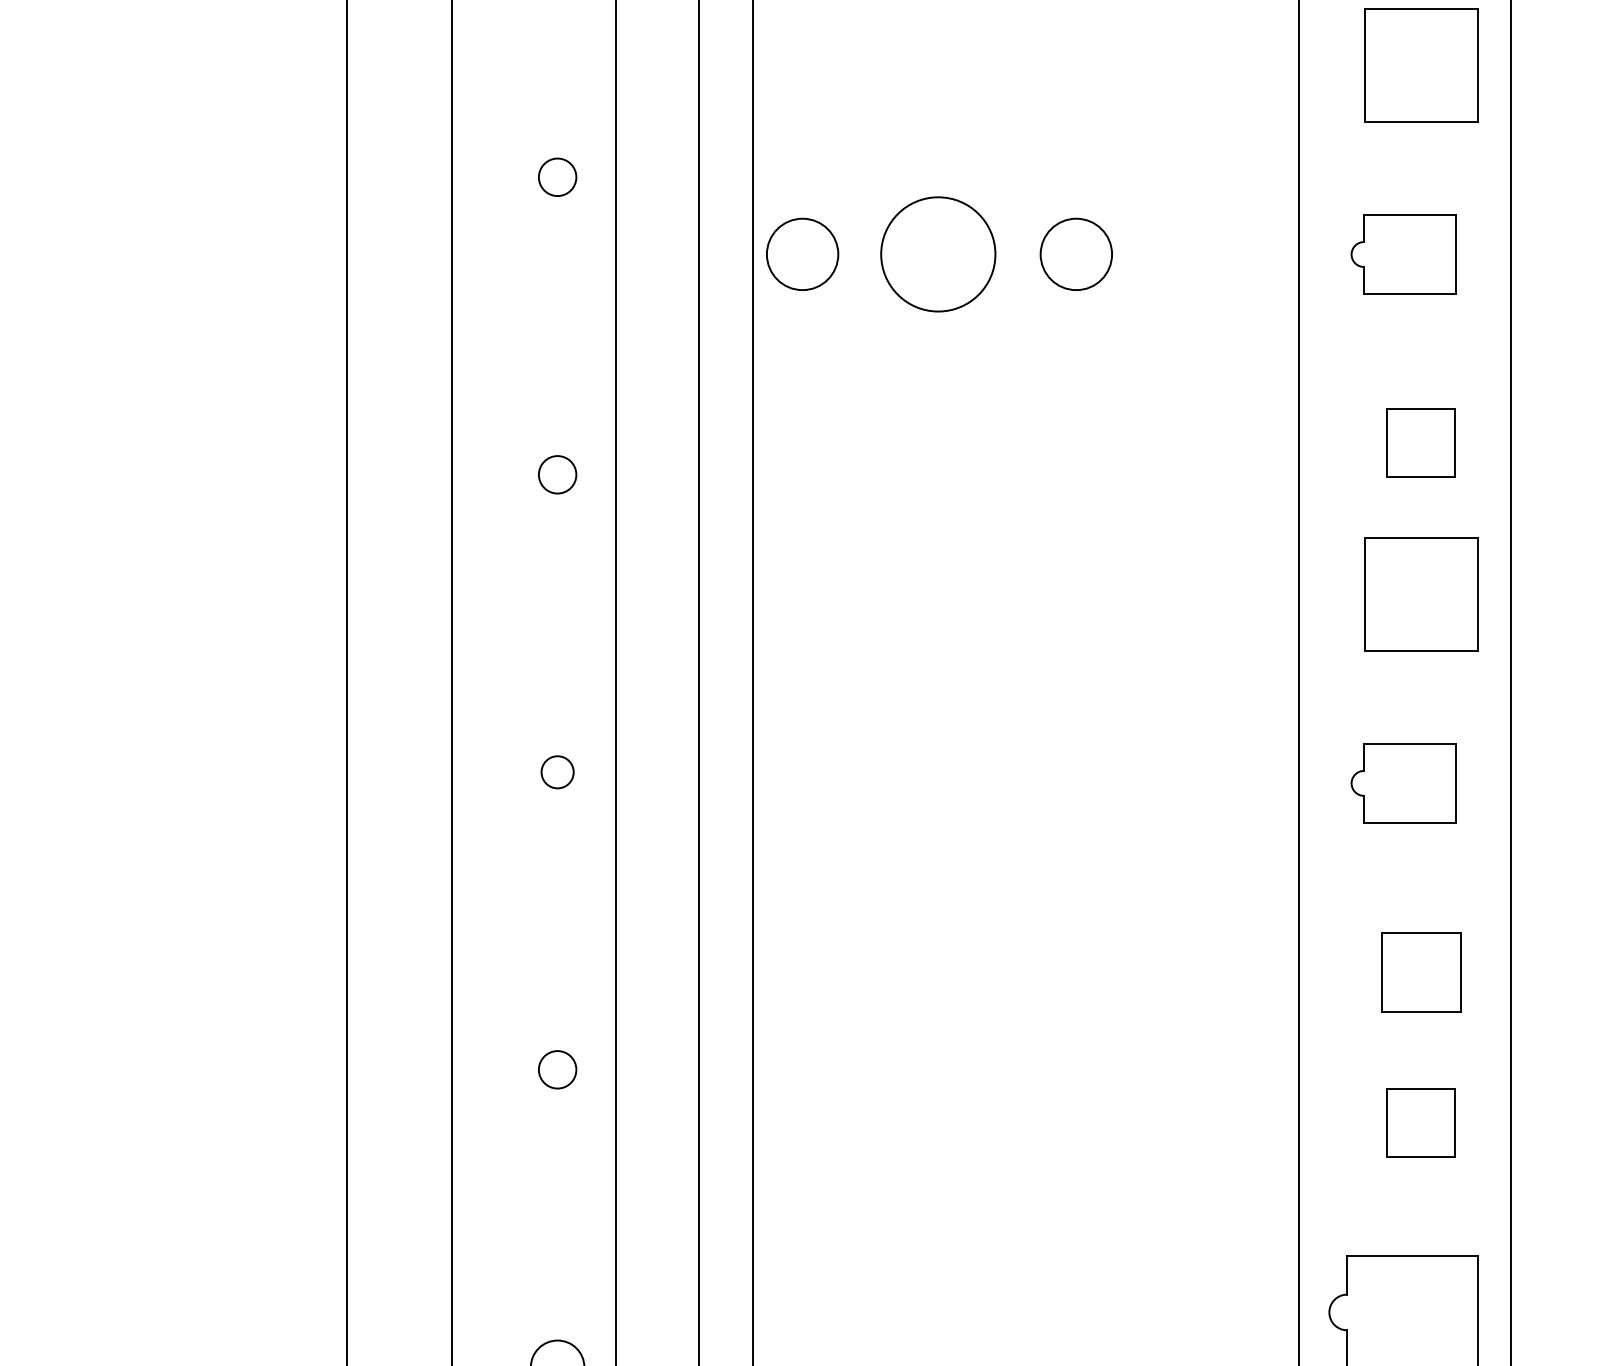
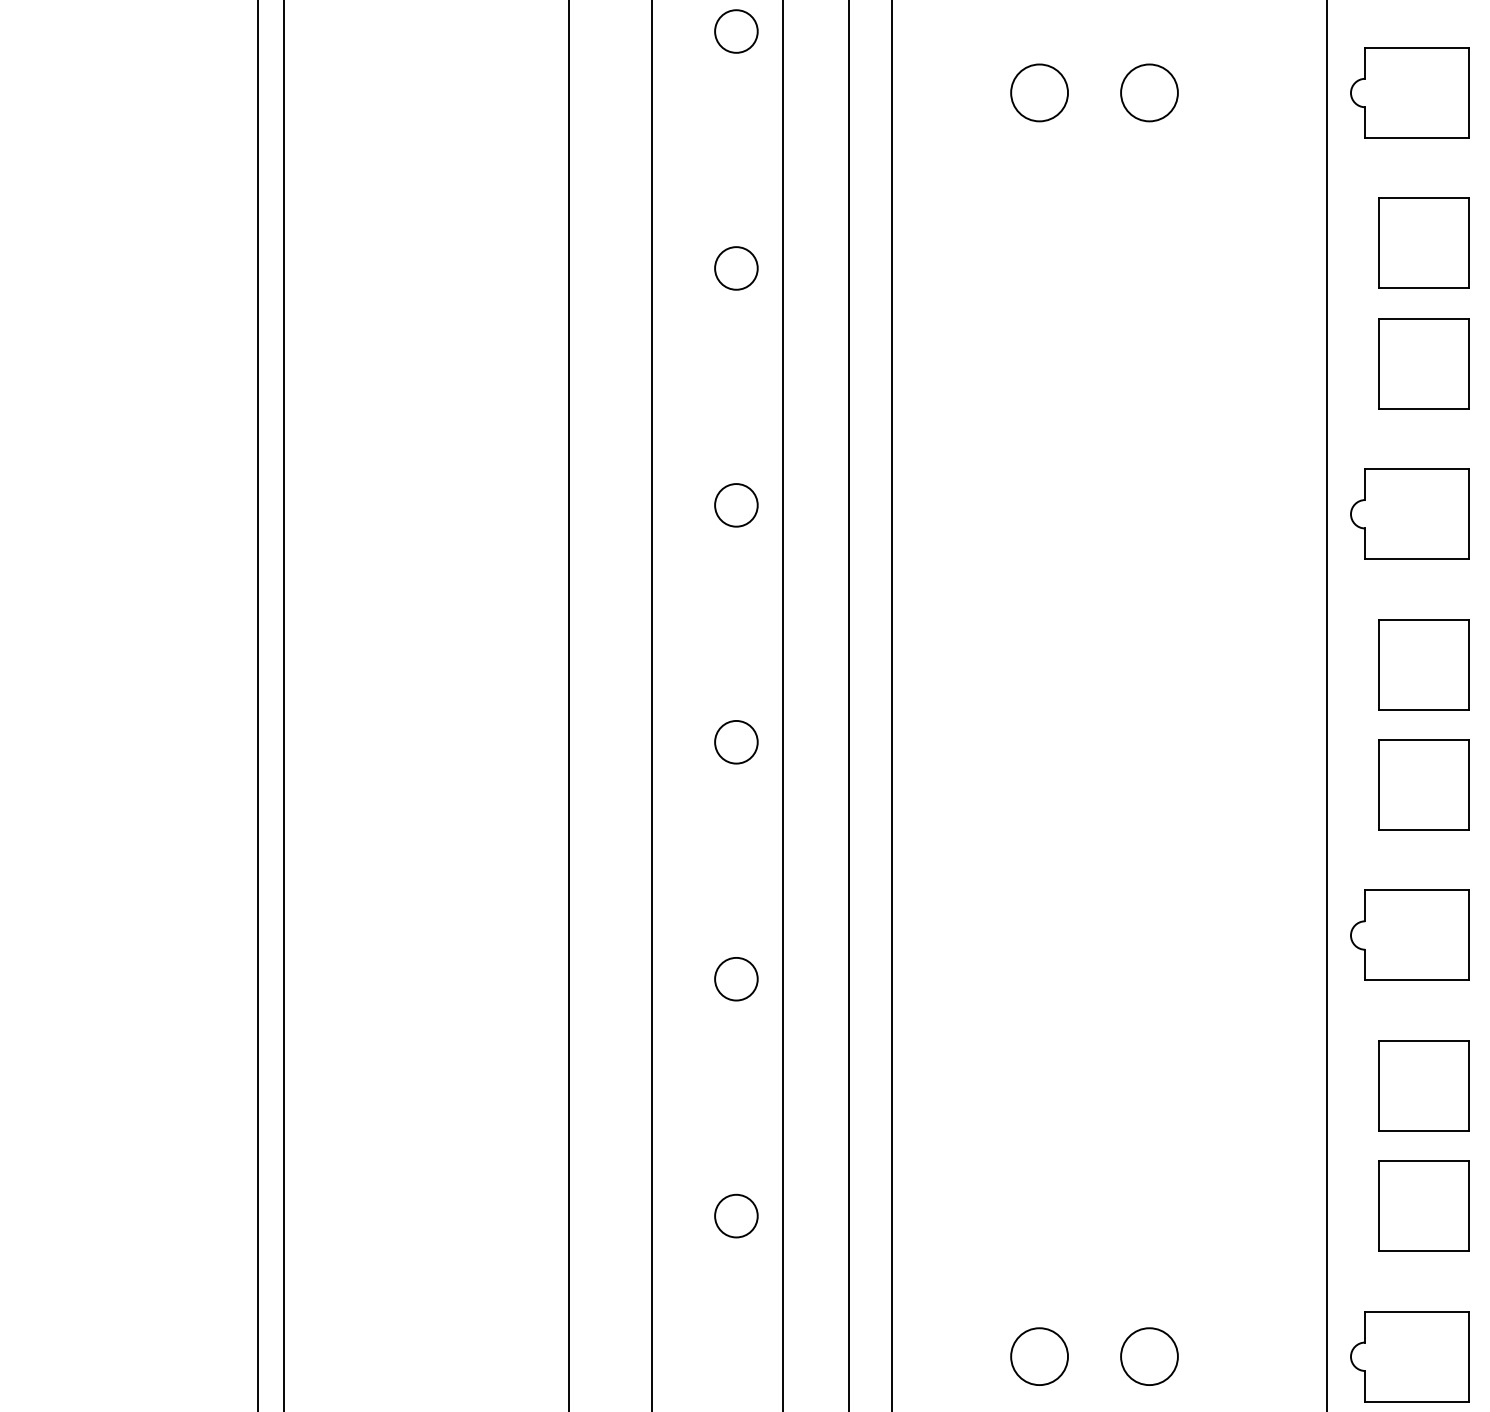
circle: (557, 177) -> (736, 31), size x1.43
circle: (802, 253) -> (931, 92), removed
circle: (938, 253) -> (1039, 92), size x0.62
part: (1402, 253) -> (1409, 92), size x1.43
part: (1420, 442) -> (1423, 242), size x1.67
circle: (557, 474) -> (736, 268), size x1.43
circle: (557, 772) -> (736, 505), size x1.67
part: (1402, 782) -> (1409, 513), size x1.43
part: (1420, 972) -> (1423, 664), size x1.43
circle: (557, 1068) -> (736, 741), size x1.43
part: (1420, 1122) -> (1423, 784), size x1.67

